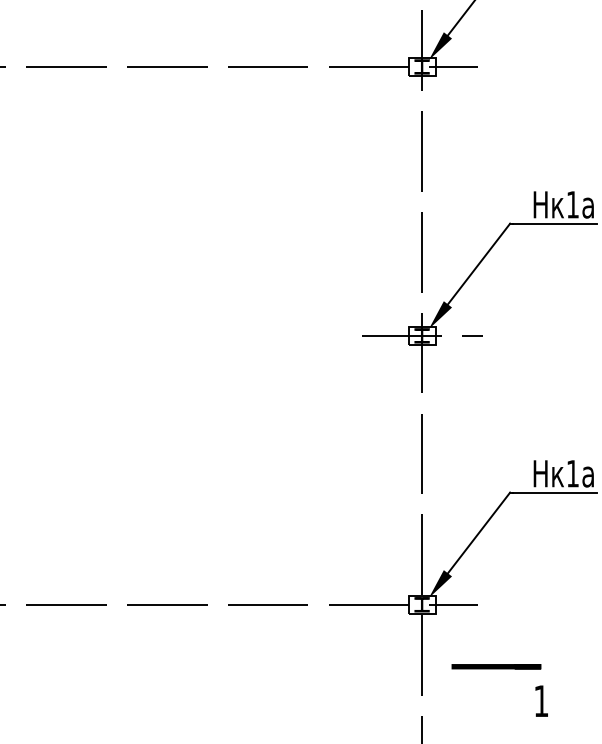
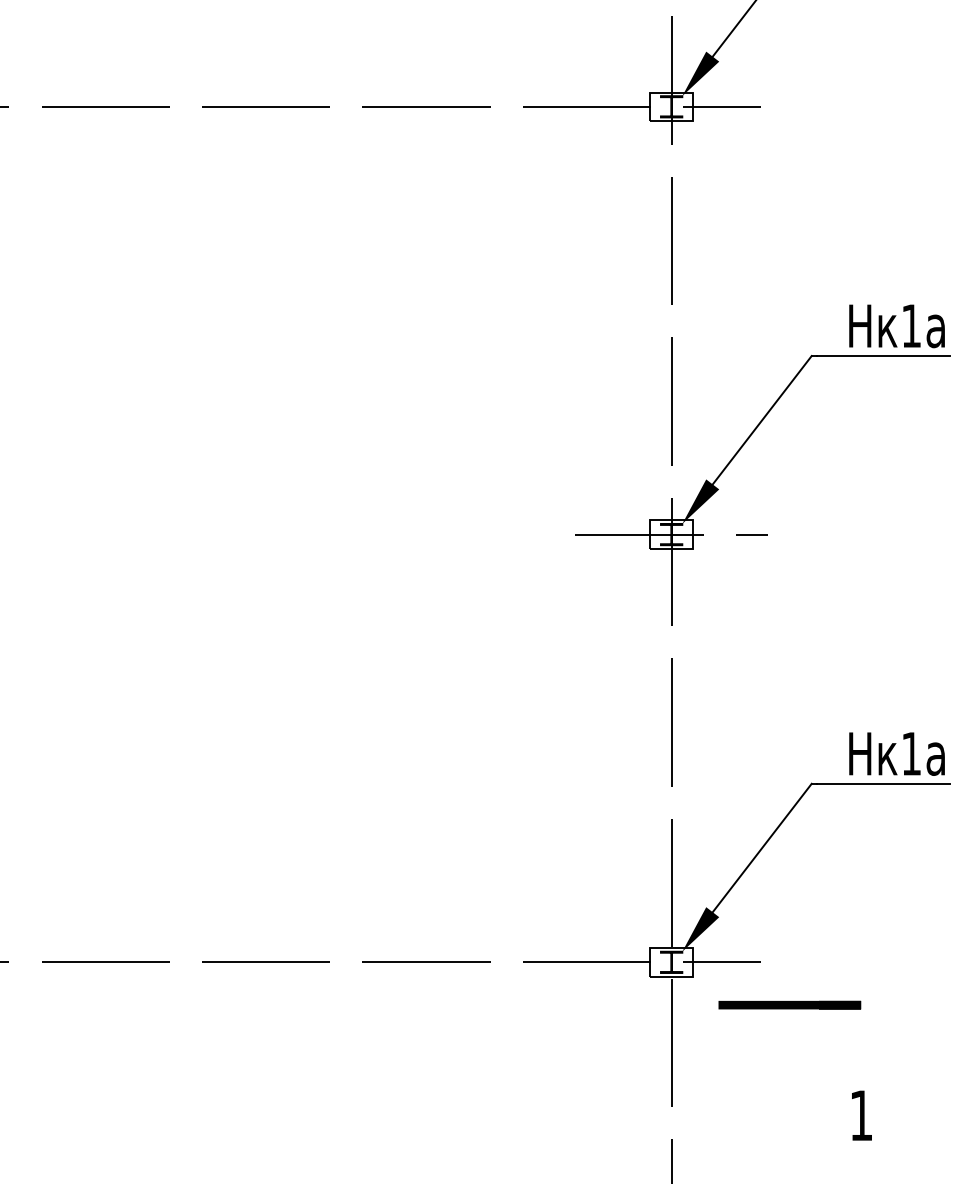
line: (496, 666) -> (789, 1004), moved

